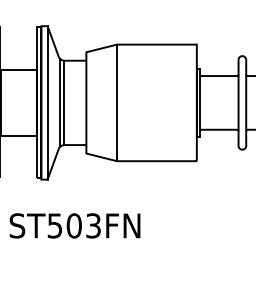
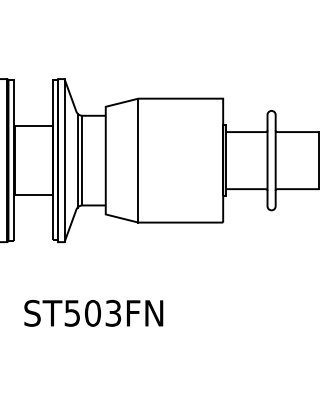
text: (74, 225) -> (93, 312), moved

